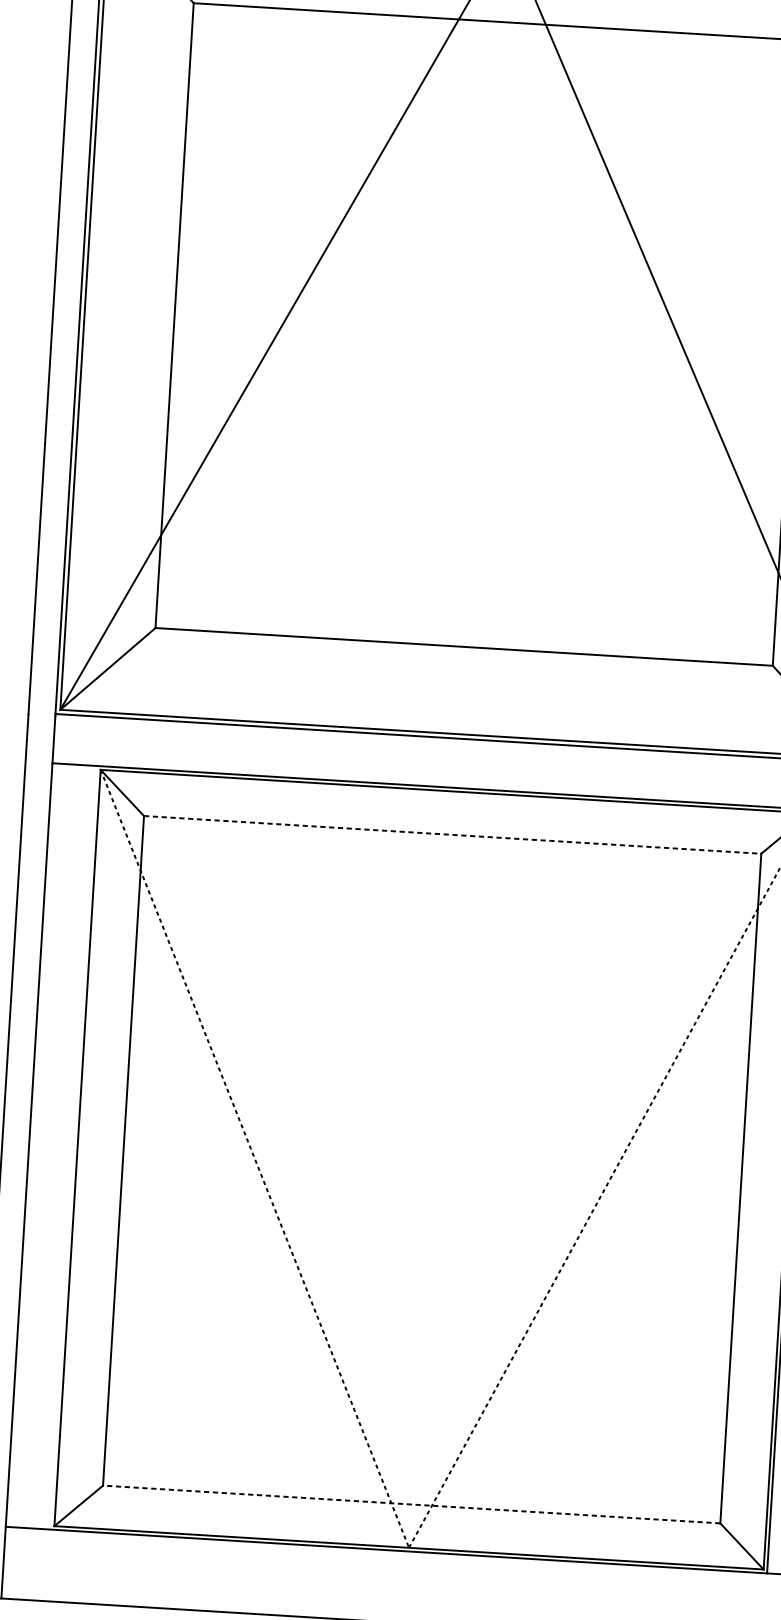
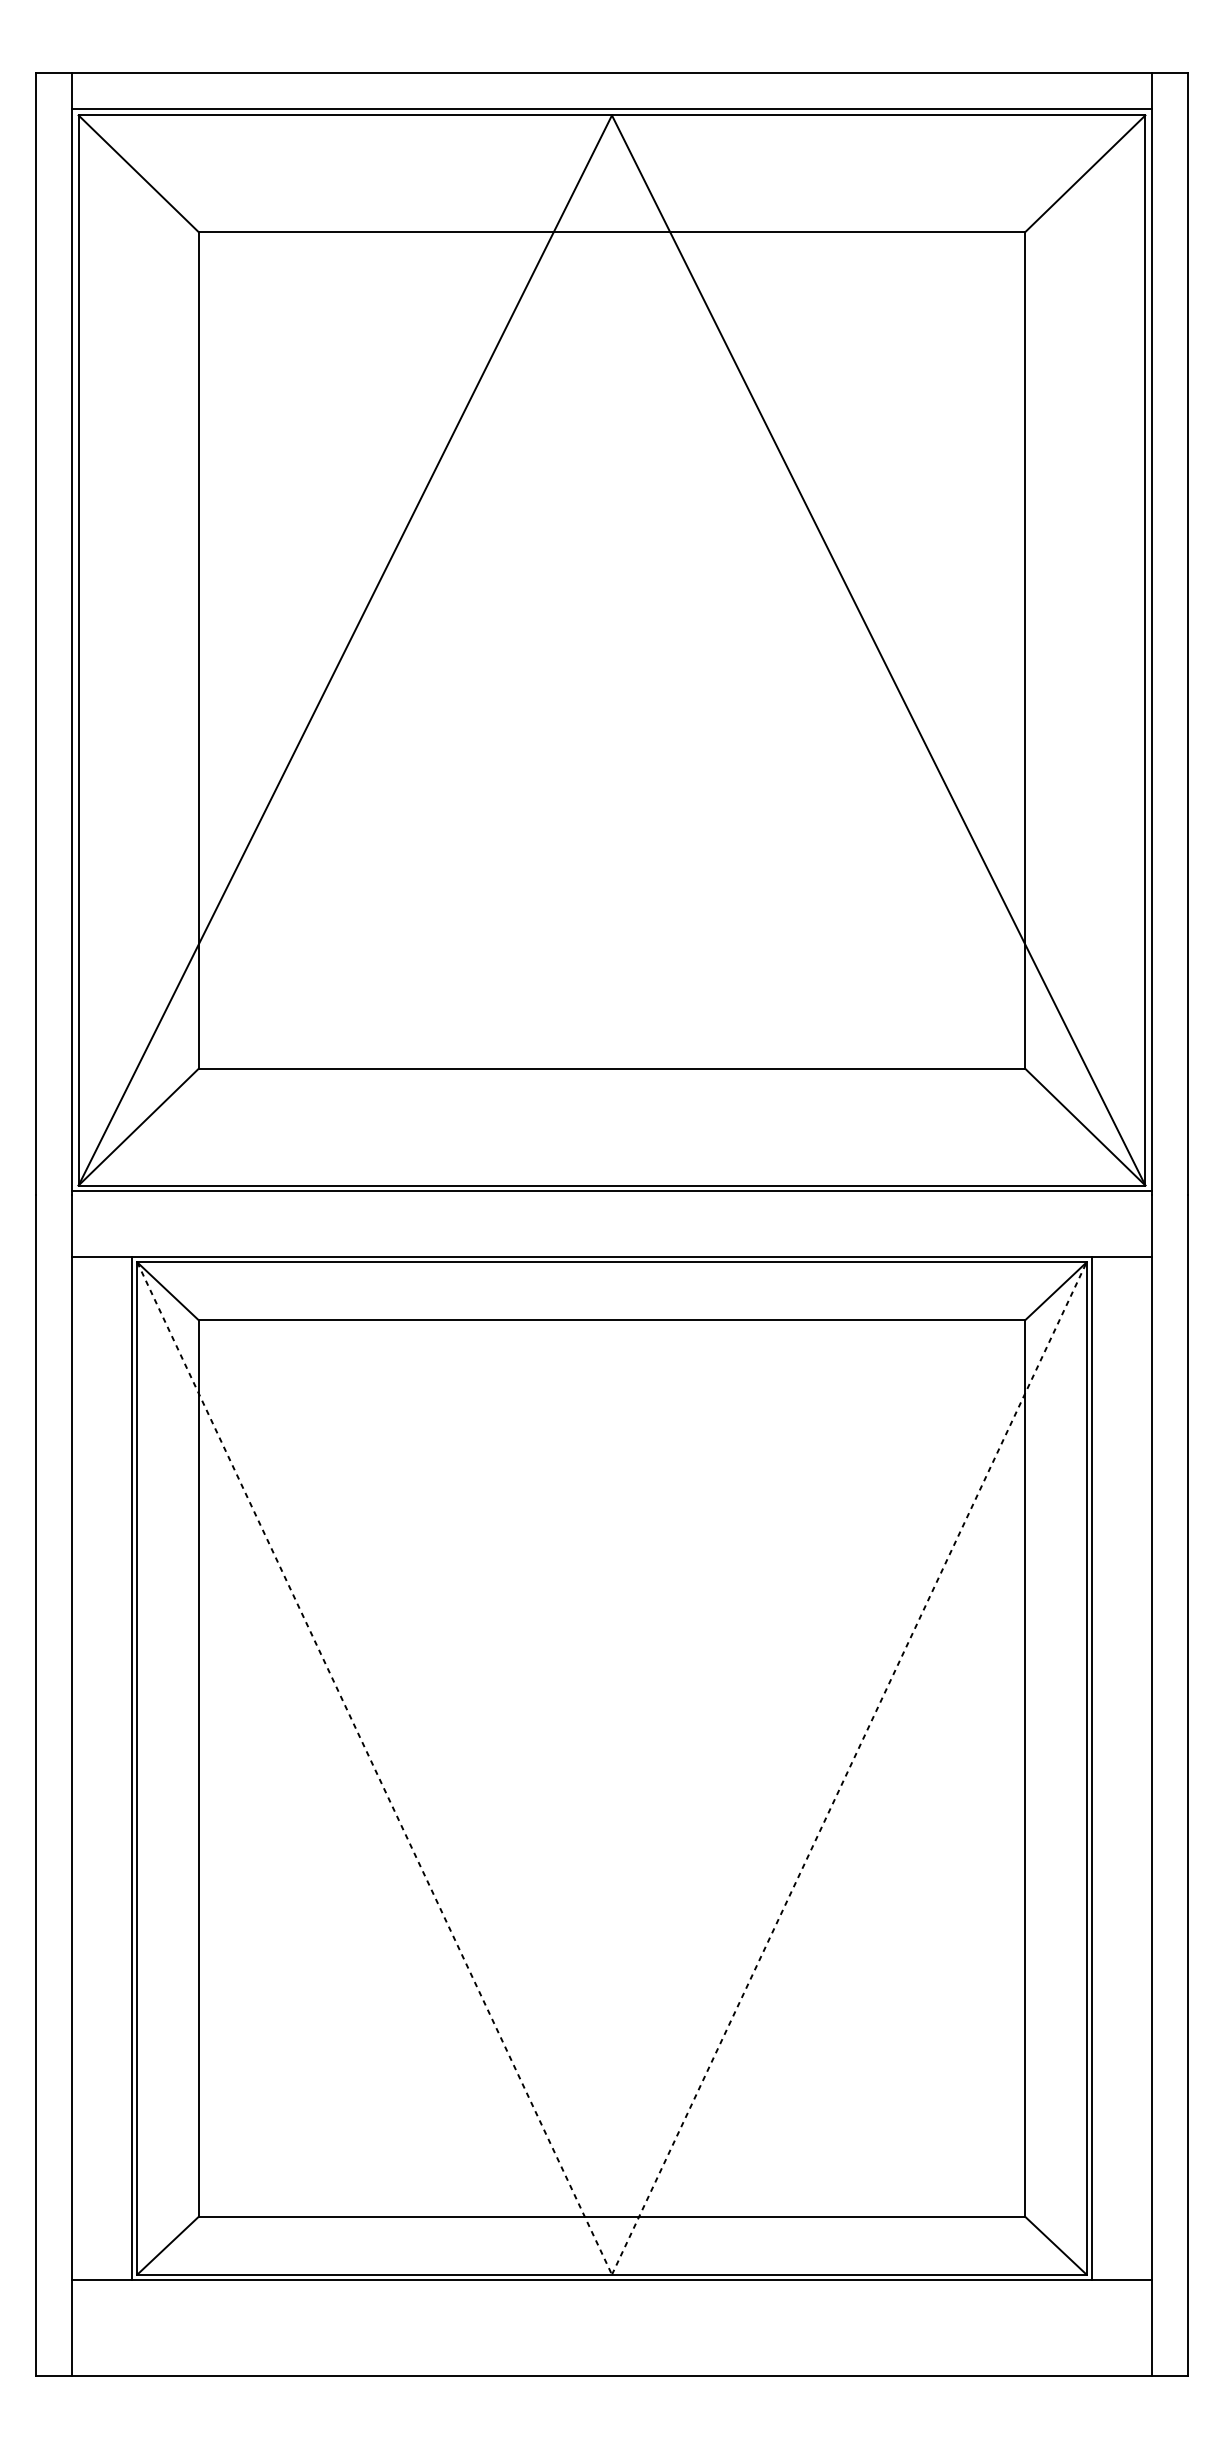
line: (453, 835) -> (612, 1320), dashed -> solid
line: (74, 1147) -> (132, 1768), added
line: (411, 1504) -> (611, 2216), dashed -> solid

